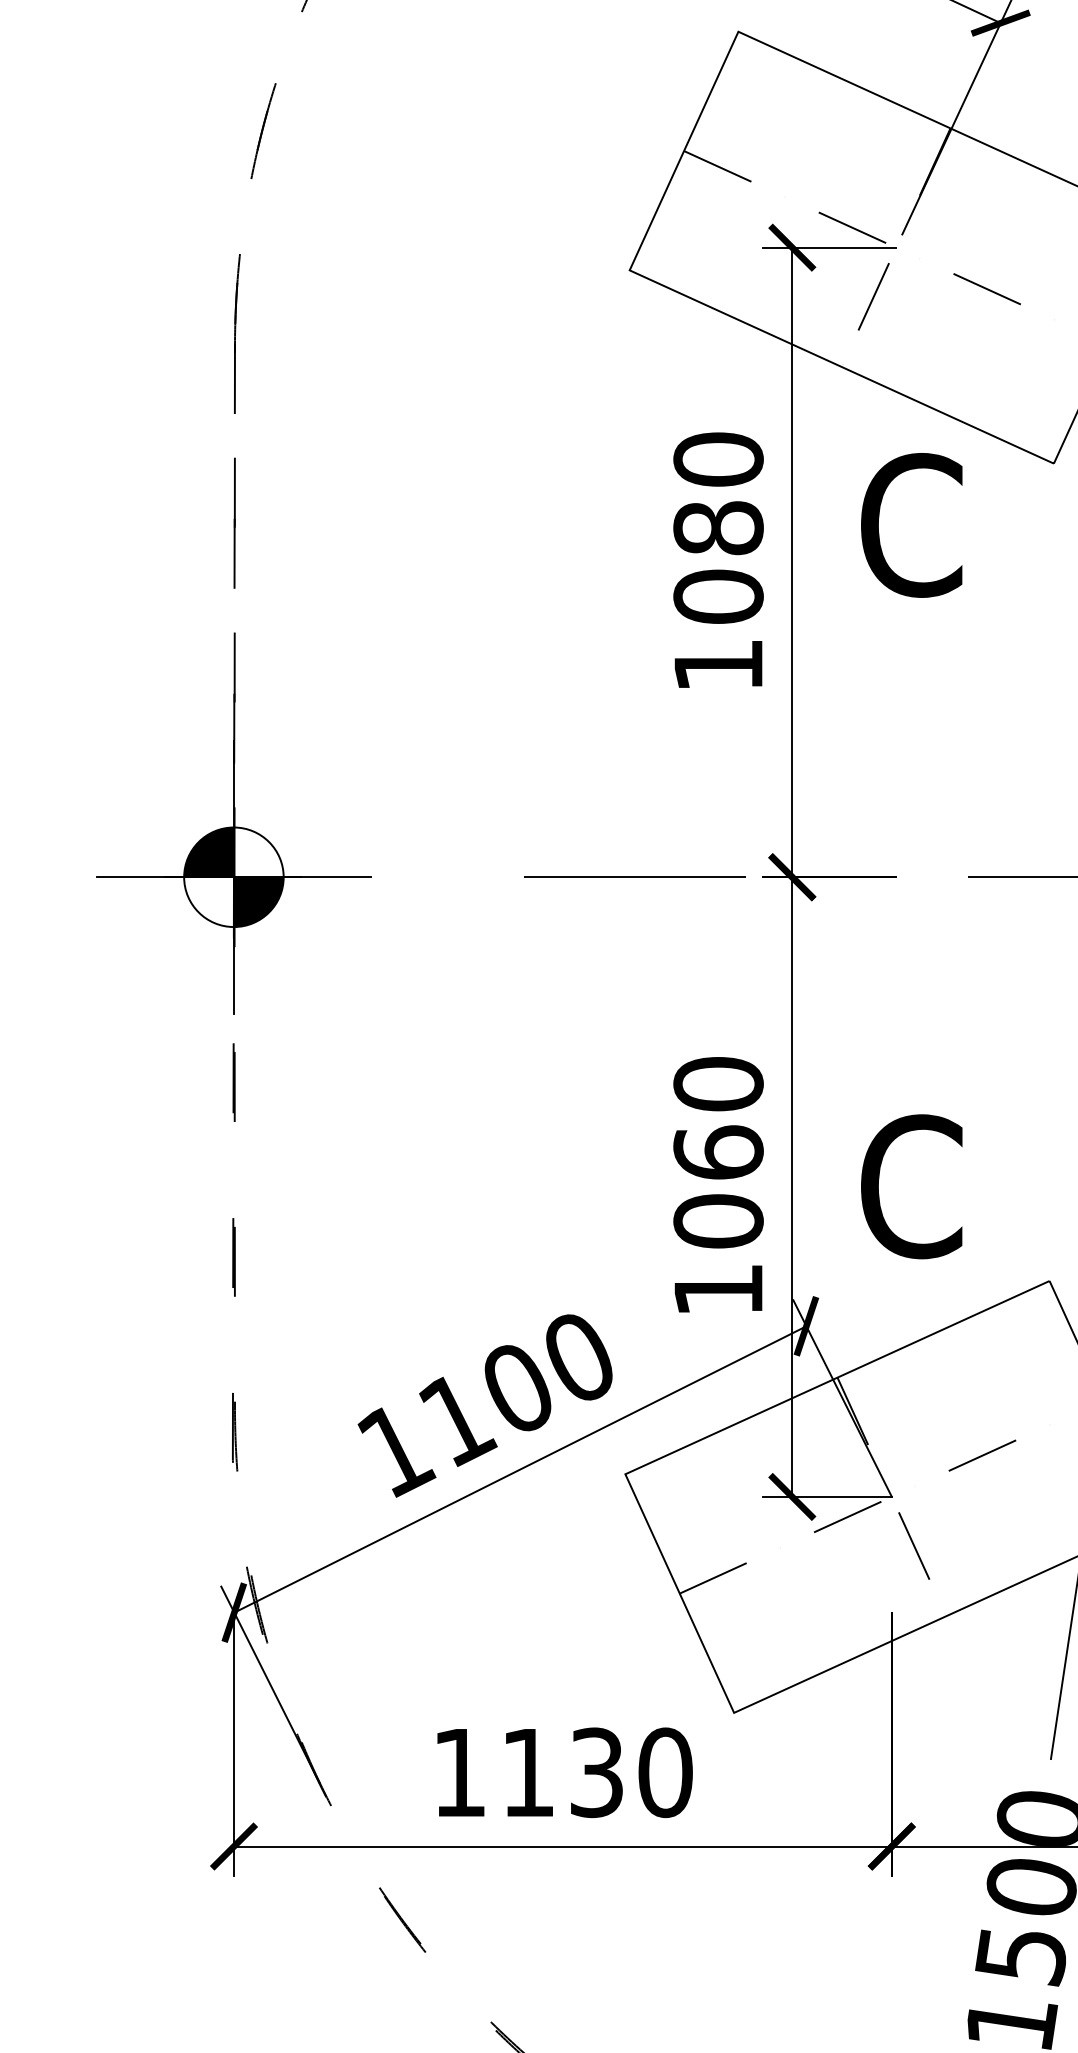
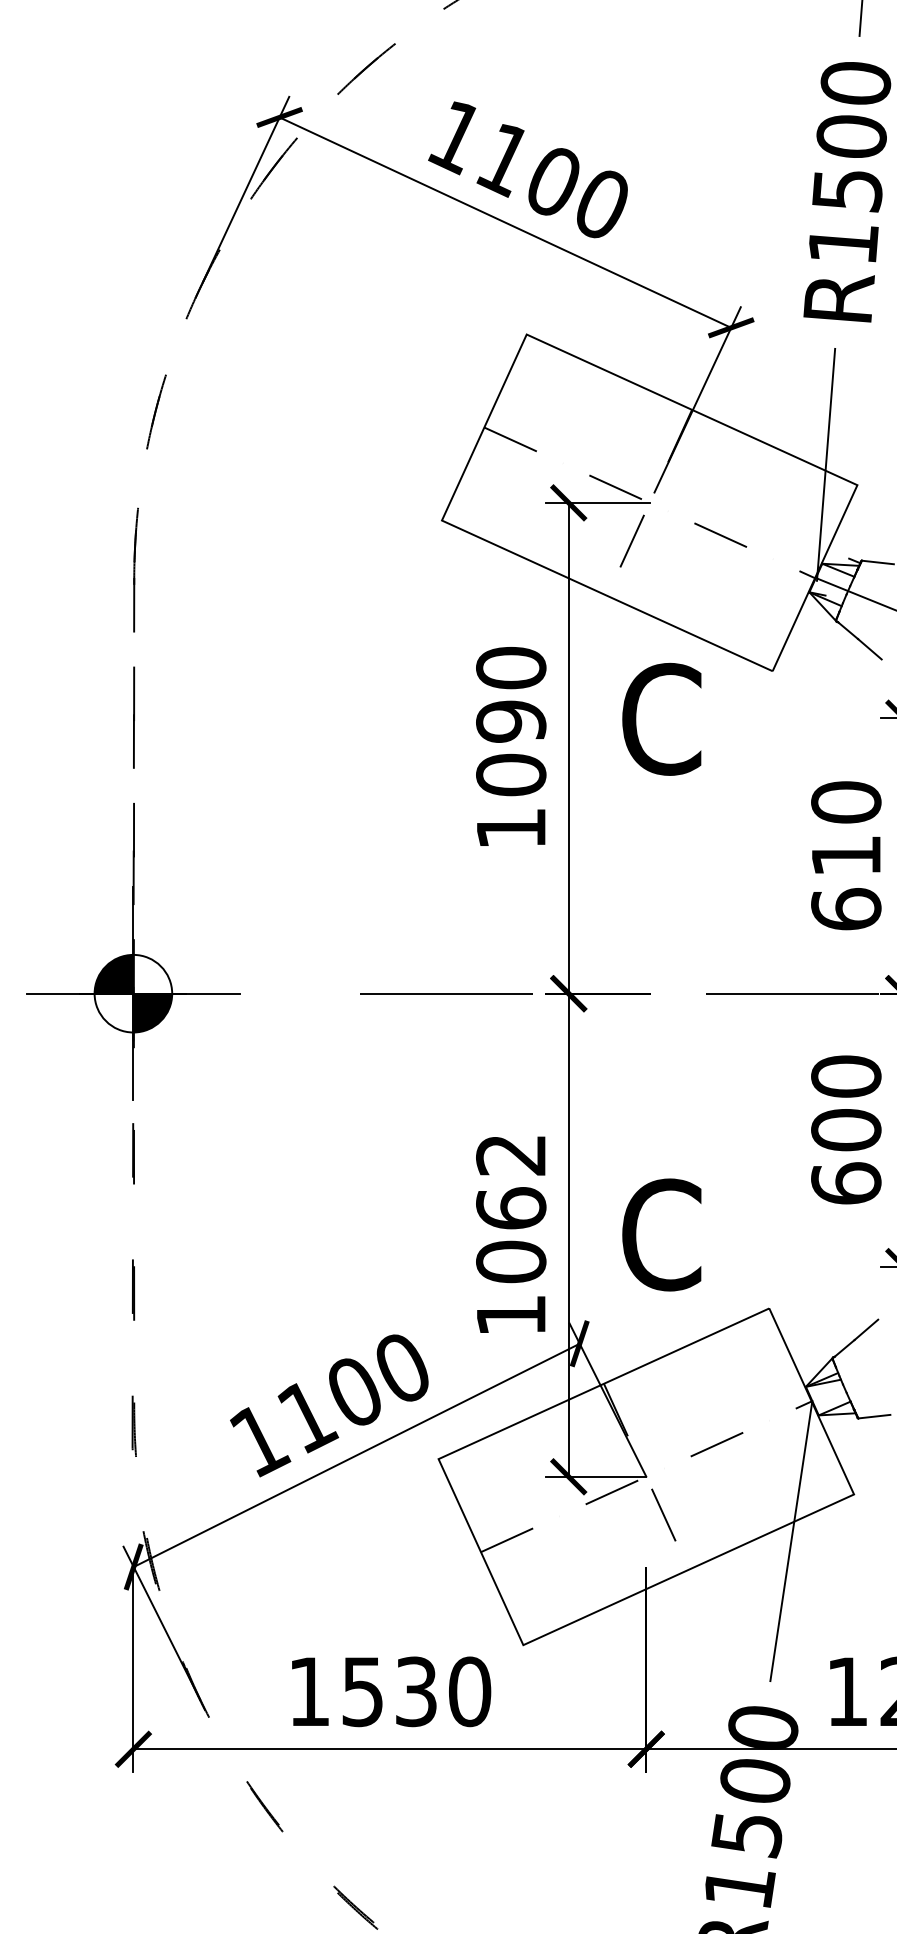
text: (718, 528) -> (511, 721), 1080 -> 1090
text: (718, 1083) -> (511, 1154), 1060 -> 1062
text: (527, 1773) -> (362, 1692), 1130 -> 1530

